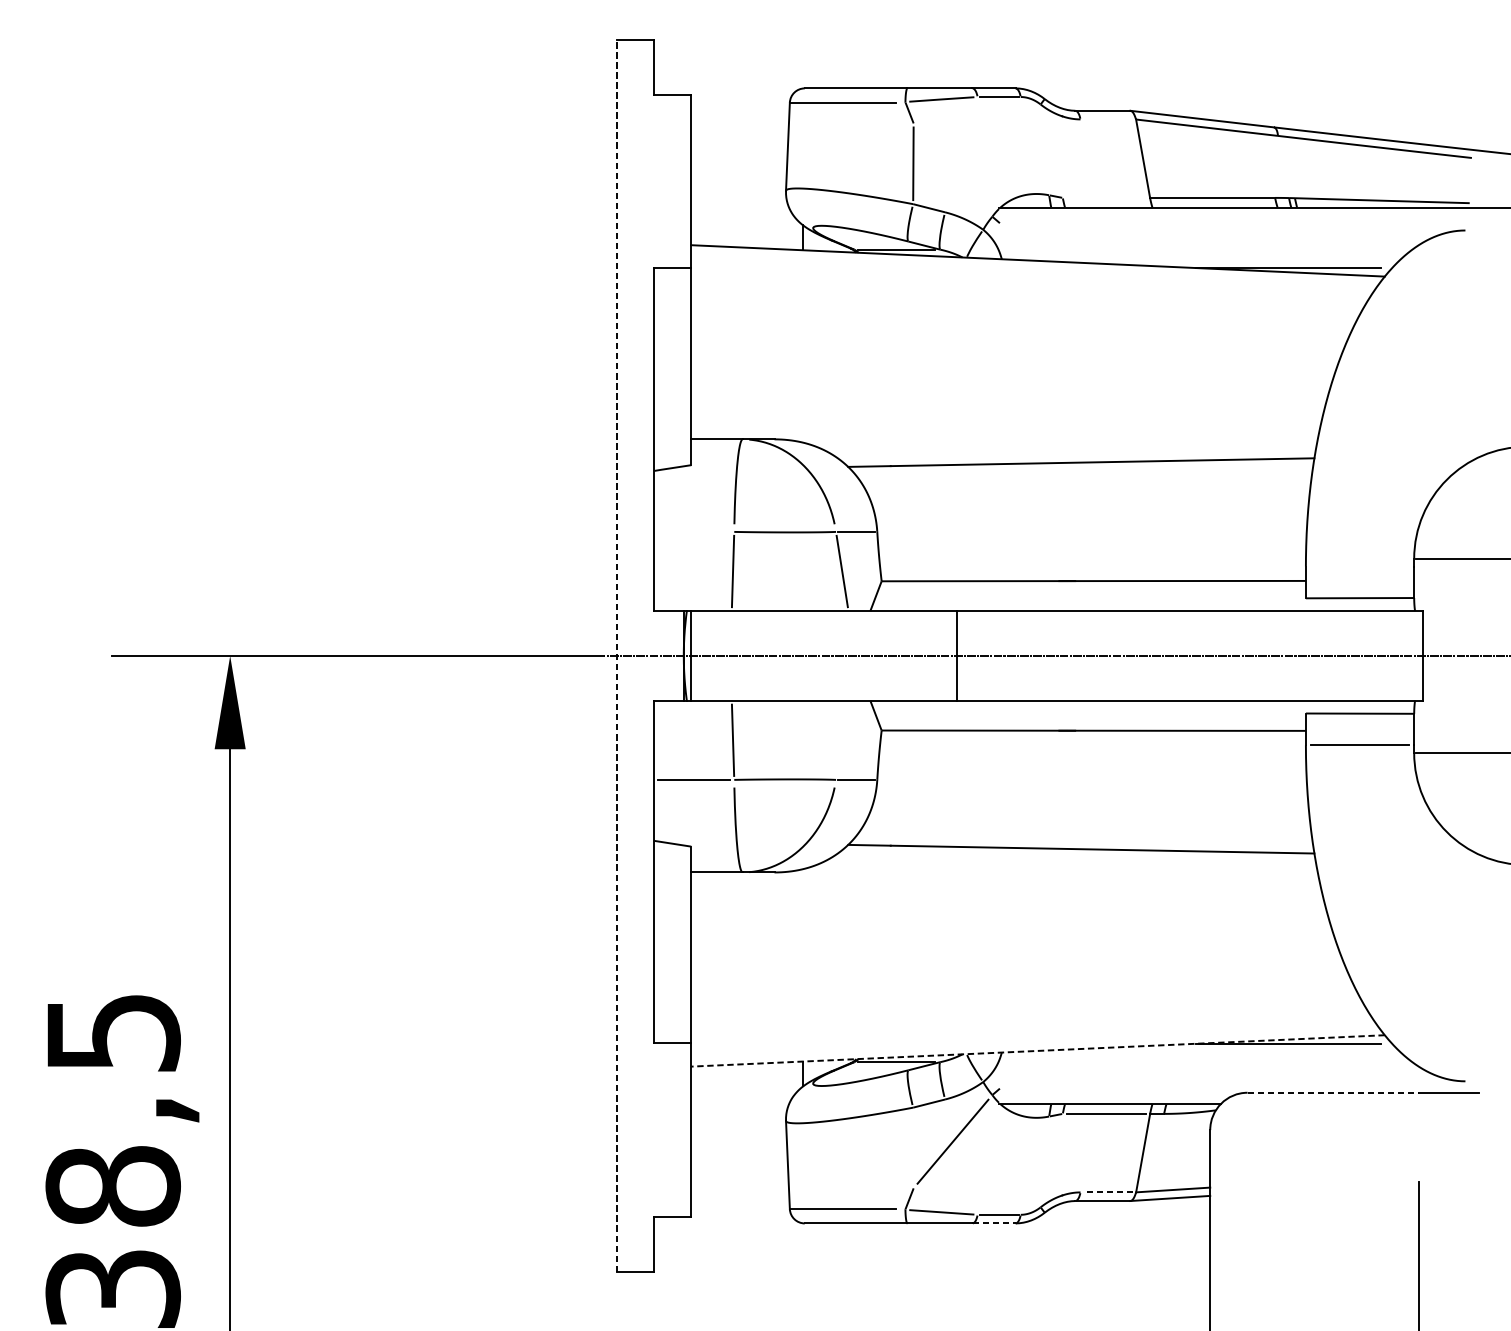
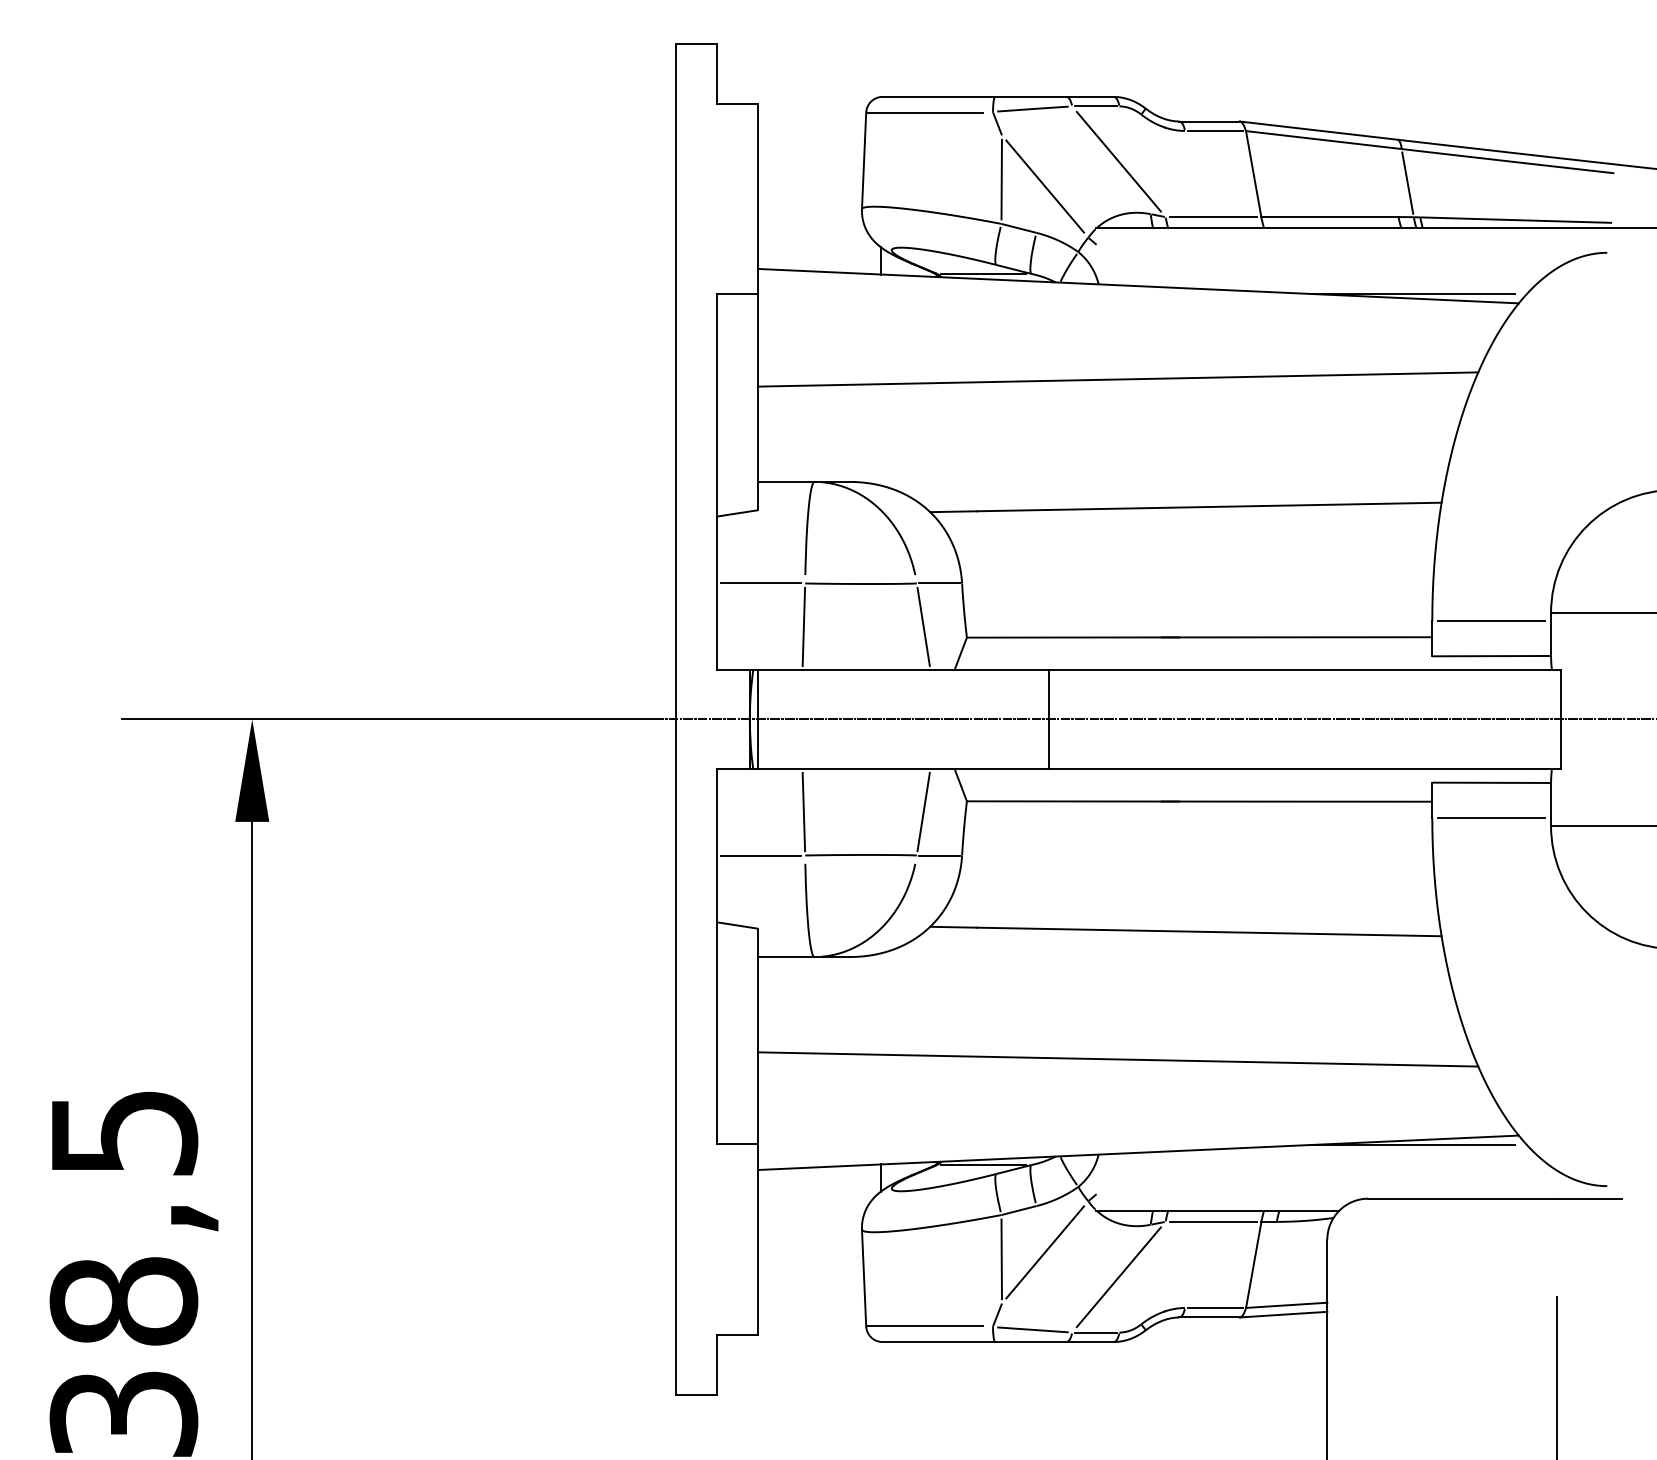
line: (1108, 118) -> (1215, 130), added
line: (1019, 147) -> (1118, 161), added
line: (1283, 166) -> (1407, 182), added
line: (953, 170) -> (1045, 186), added
line: (1106, 198) -> (1213, 217), added
line: (1019, 345) -> (1118, 379), added
line: (693, 531) -> (760, 583), added
line: (1359, 566) -> (1491, 621), added
line: (616, 655) -> (676, 719), dashed -> solid
line: (842, 739) -> (923, 811), added
line: (1019, 965) -> (1118, 1059), added
line: (1038, 1050) -> (1138, 1152), dashed -> solid
line: (1333, 1092) -> (1462, 1198), dashed -> solid
line: (913, 1148) -> (1001, 1259), added
line: (1019, 1164) -> (1118, 1277), added
line: (1108, 1192) -> (1215, 1308), dashed -> solid
line: (994, 1223) -> (1090, 1342), dashed -> solid

